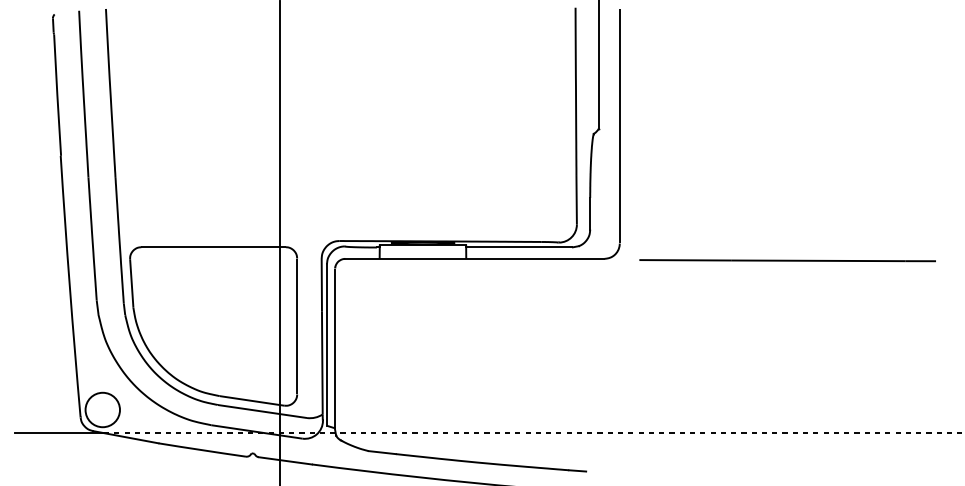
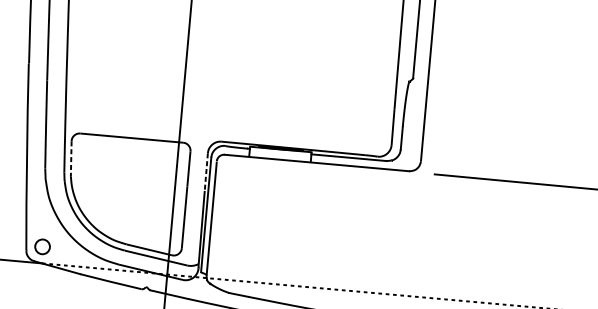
line: (131, 284) -> (70, 159), solid -> dashed
line: (321, 285) -> (206, 172), solid -> dashed
circle: (102, 409) -> (42, 246), size x0.6

